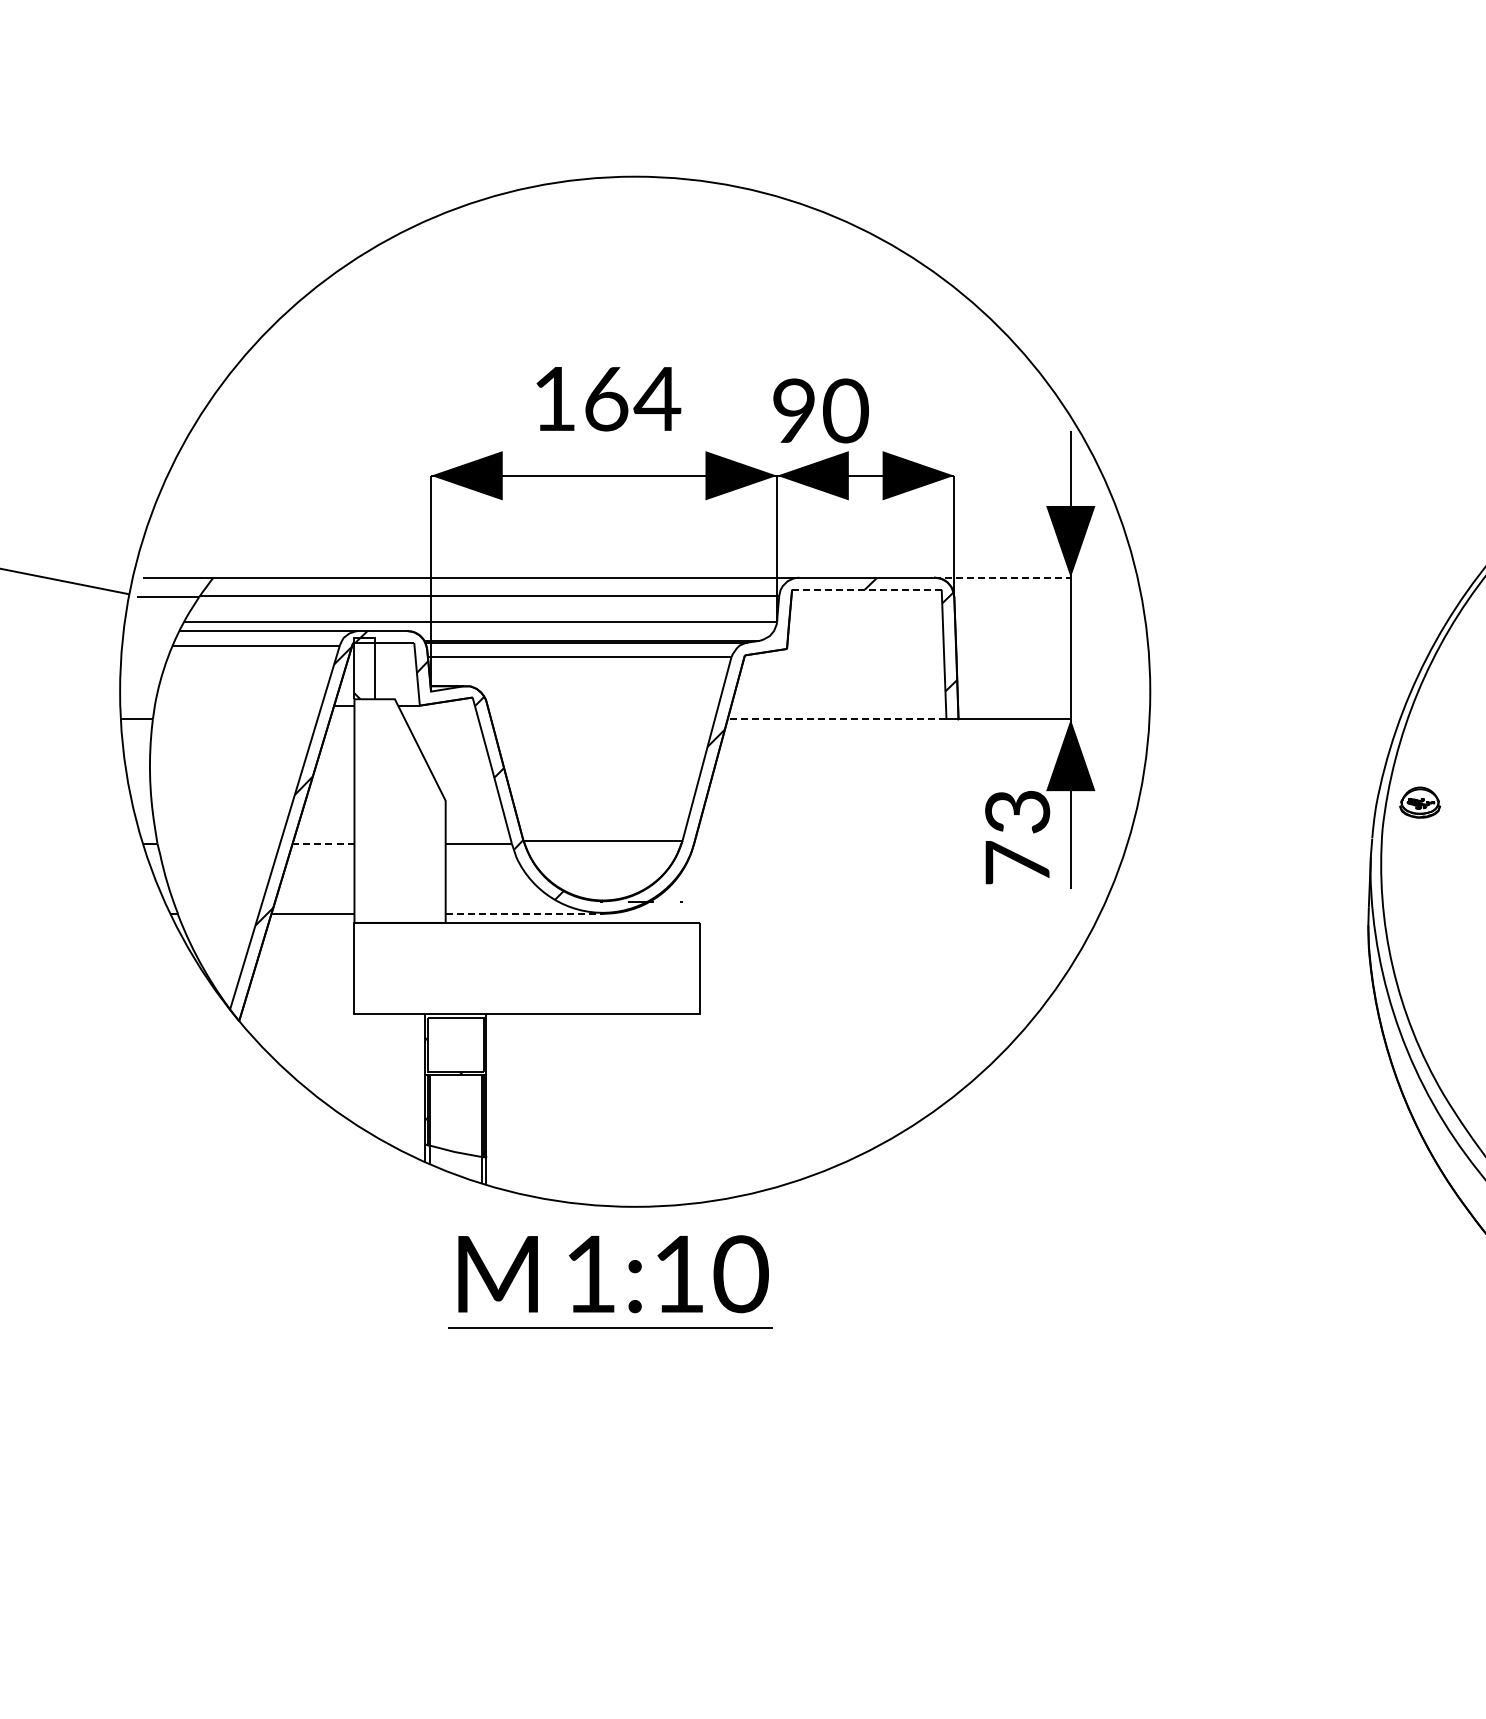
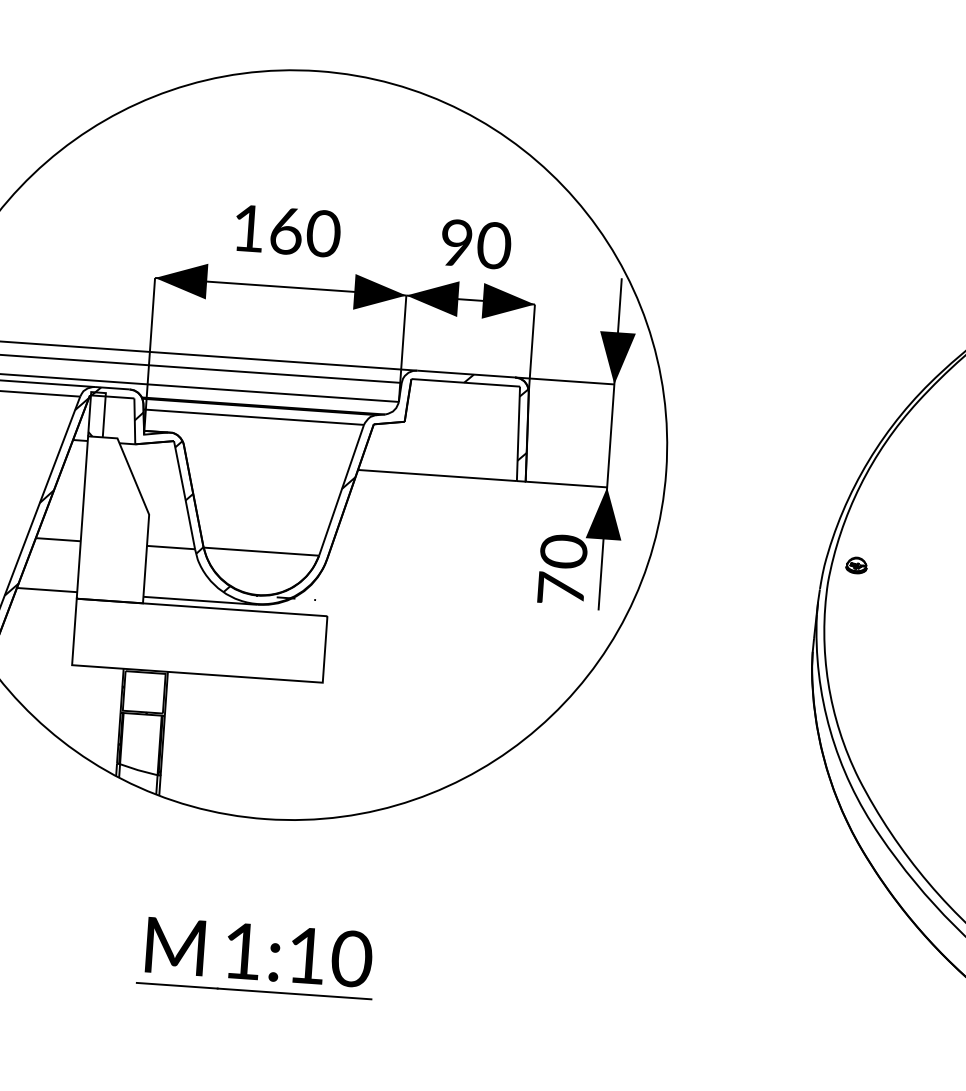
text: (657, 398) -> (323, 233), 164 -> 160
text: (820, 410) -> (475, 244), moved
line: (1002, 577) -> (564, 380), dashed -> solid
line: (866, 589) -> (465, 382), dashed -> solid
line: (836, 719) -> (437, 475), dashed -> solid
part: (1420, 802) -> (856, 565), size x0.71
text: (1017, 811) -> (563, 551), 73 -> 70
line: (323, 843) -> (58, 539), dashed -> solid
line: (525, 913) -> (201, 600), dashed -> solid
part: (599, 1281) -> (248, 956), moved

